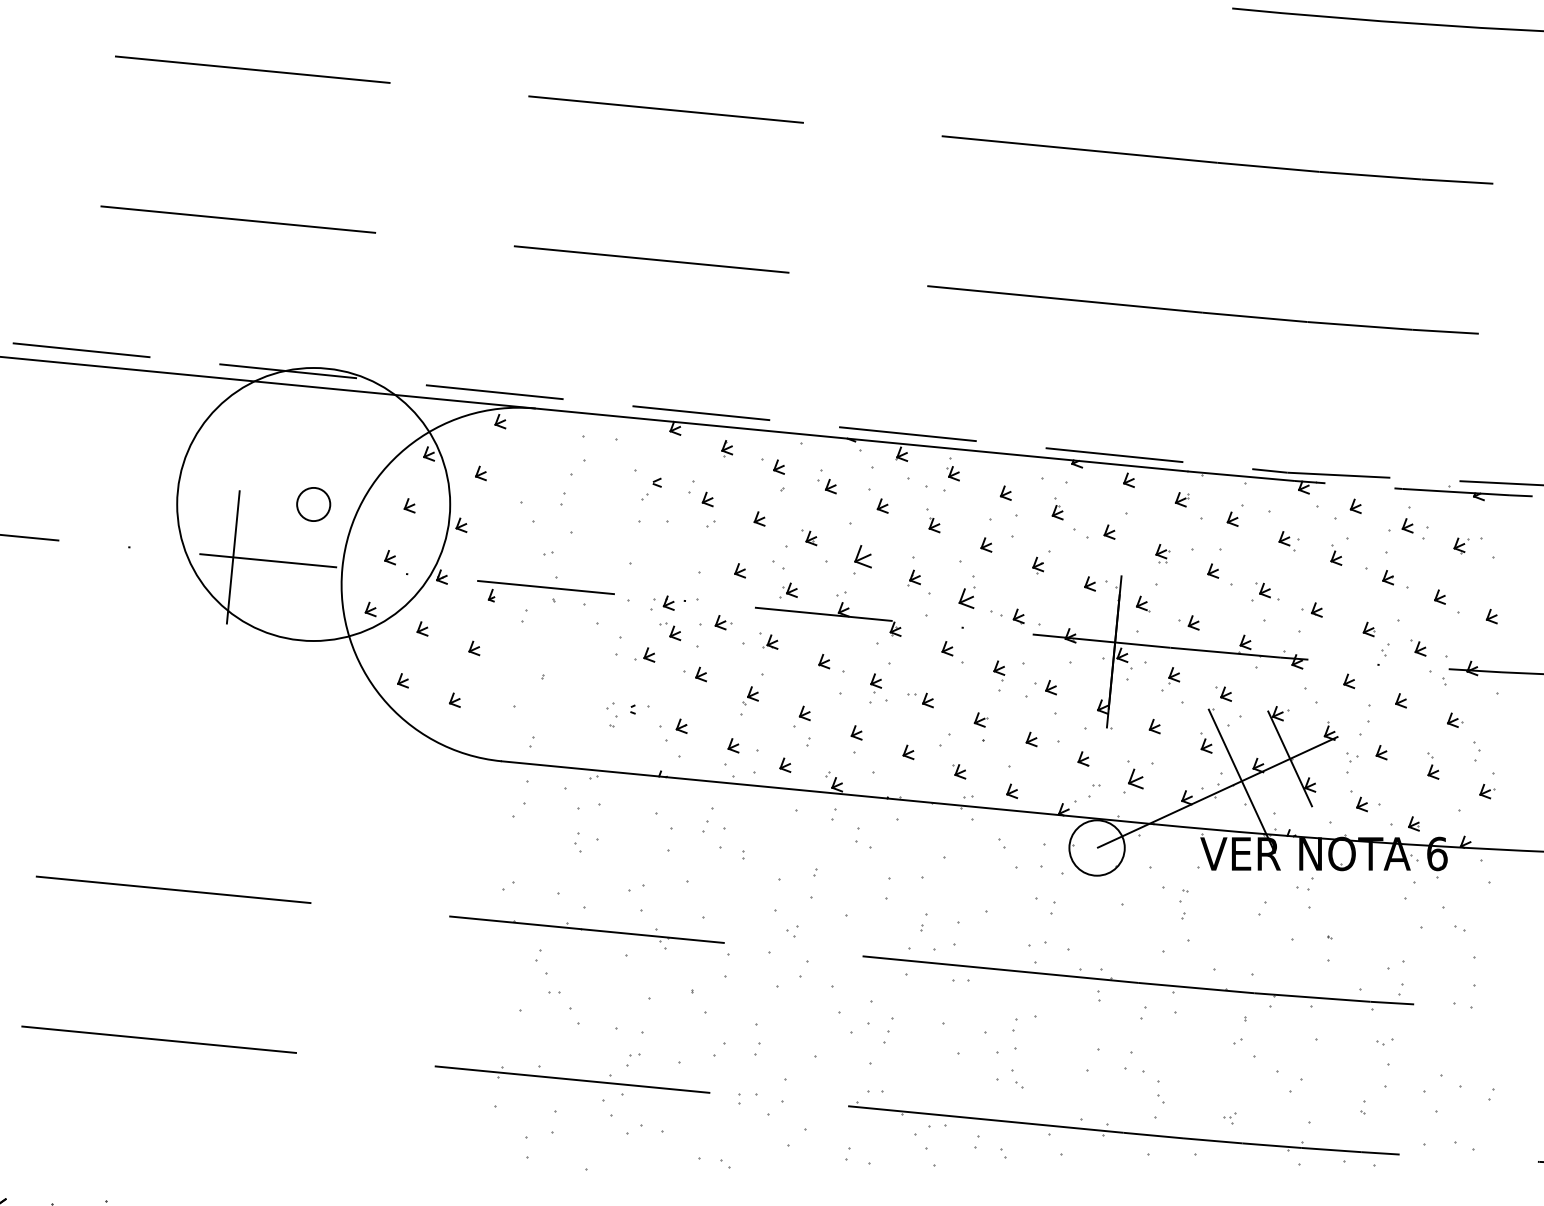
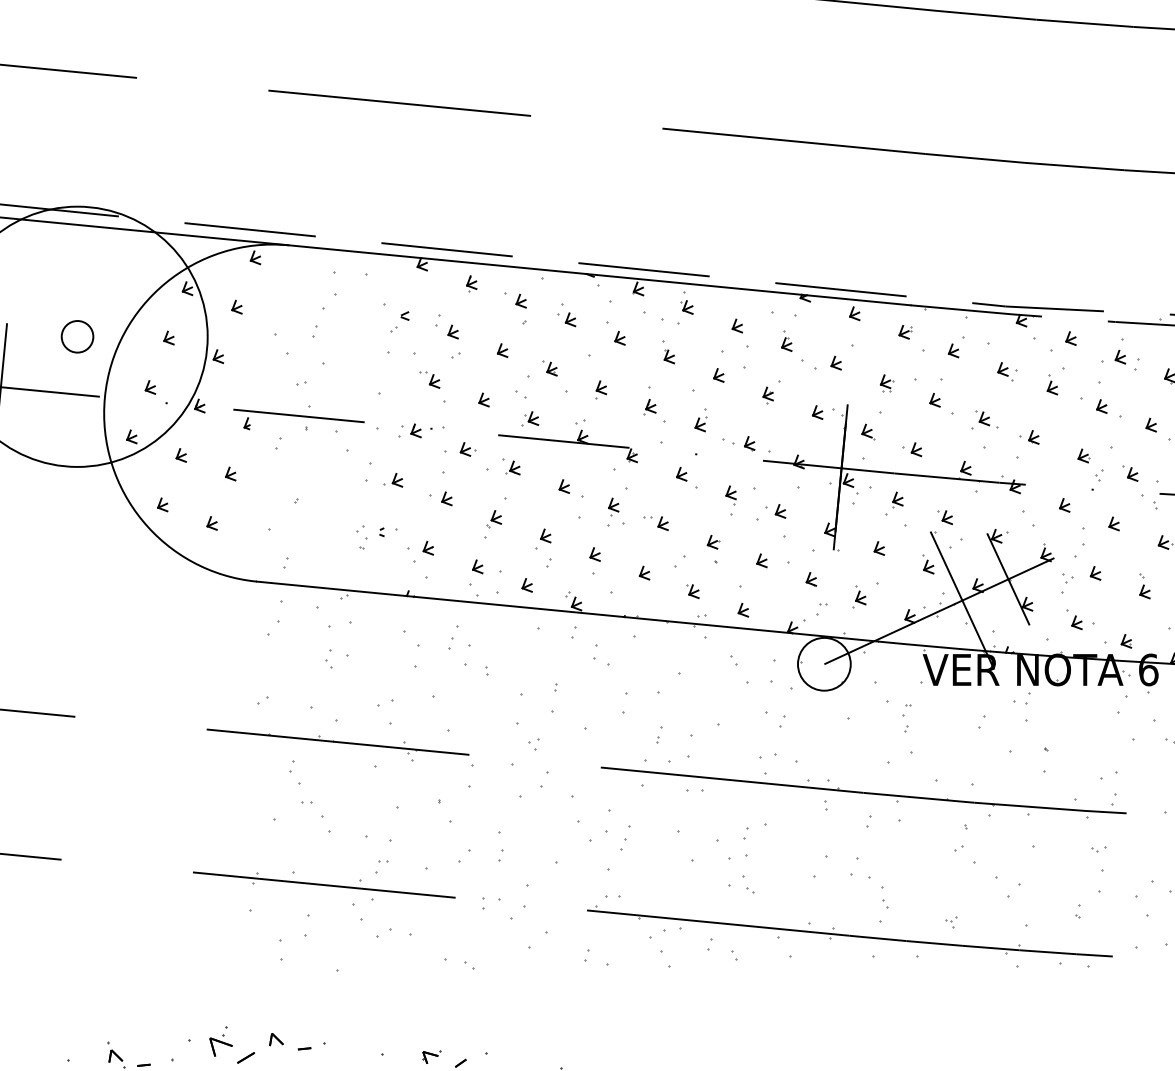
part: (863, 559) -> (601, 389), size x0.62
part: (967, 592) -> (700, 420), size x0.71
part: (670, 631) -> (430, 379), moved
part: (1133, 776) -> (859, 596), size x0.71

